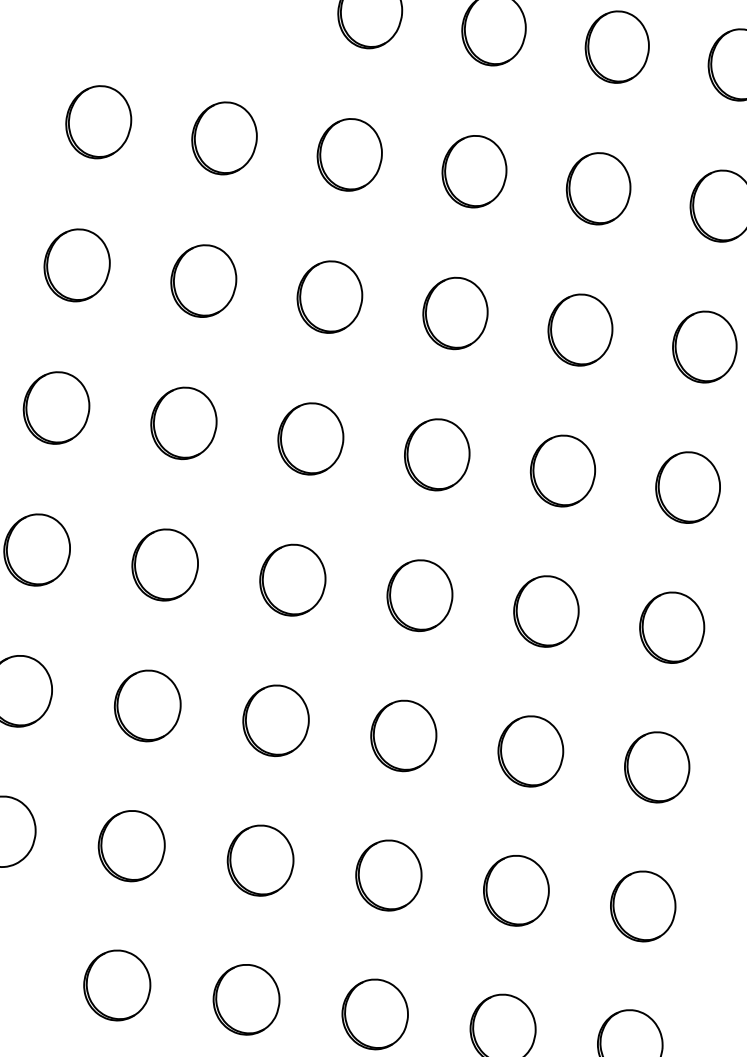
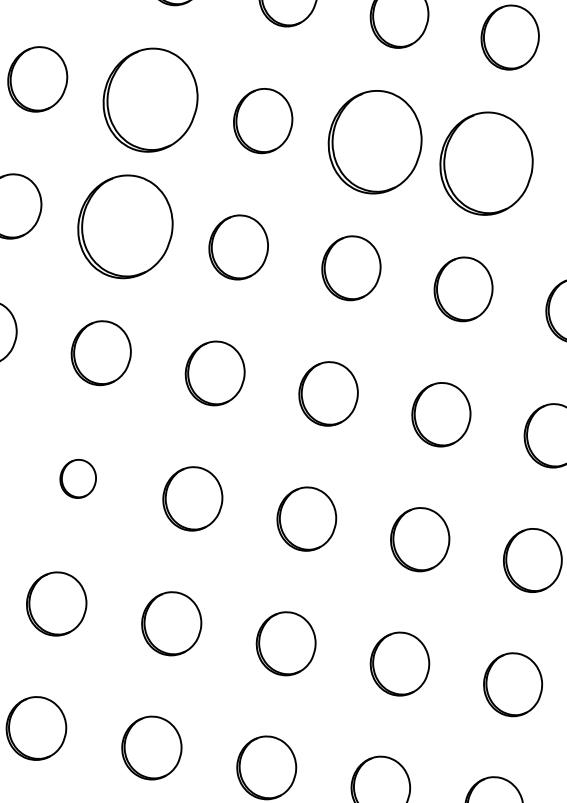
part: (203, 280) -> (150, 99), size x1.6
part: (455, 313) -> (375, 142), size x1.6
part: (580, 329) -> (486, 163), size x1.6
part: (183, 423) -> (125, 226), size x1.6
part: (147, 705) -> (78, 478), size x0.6

